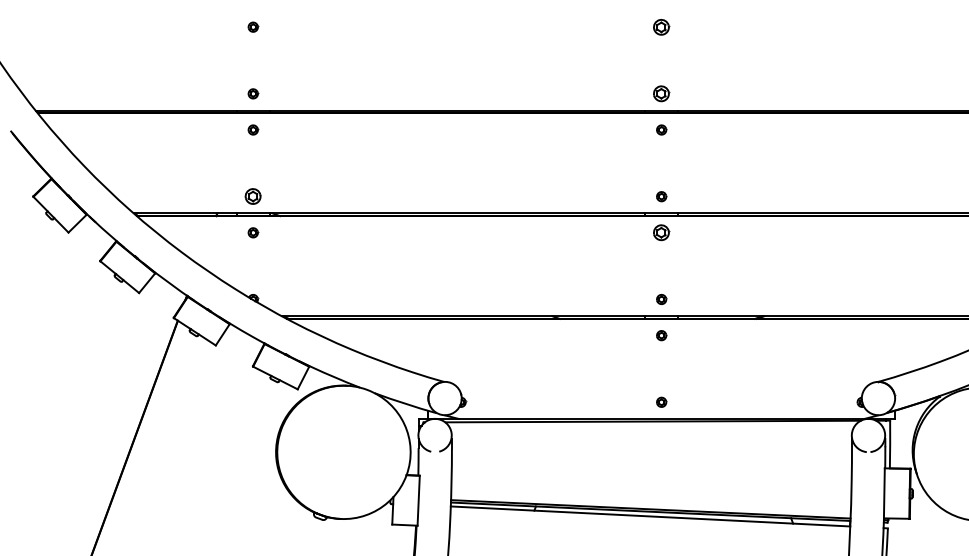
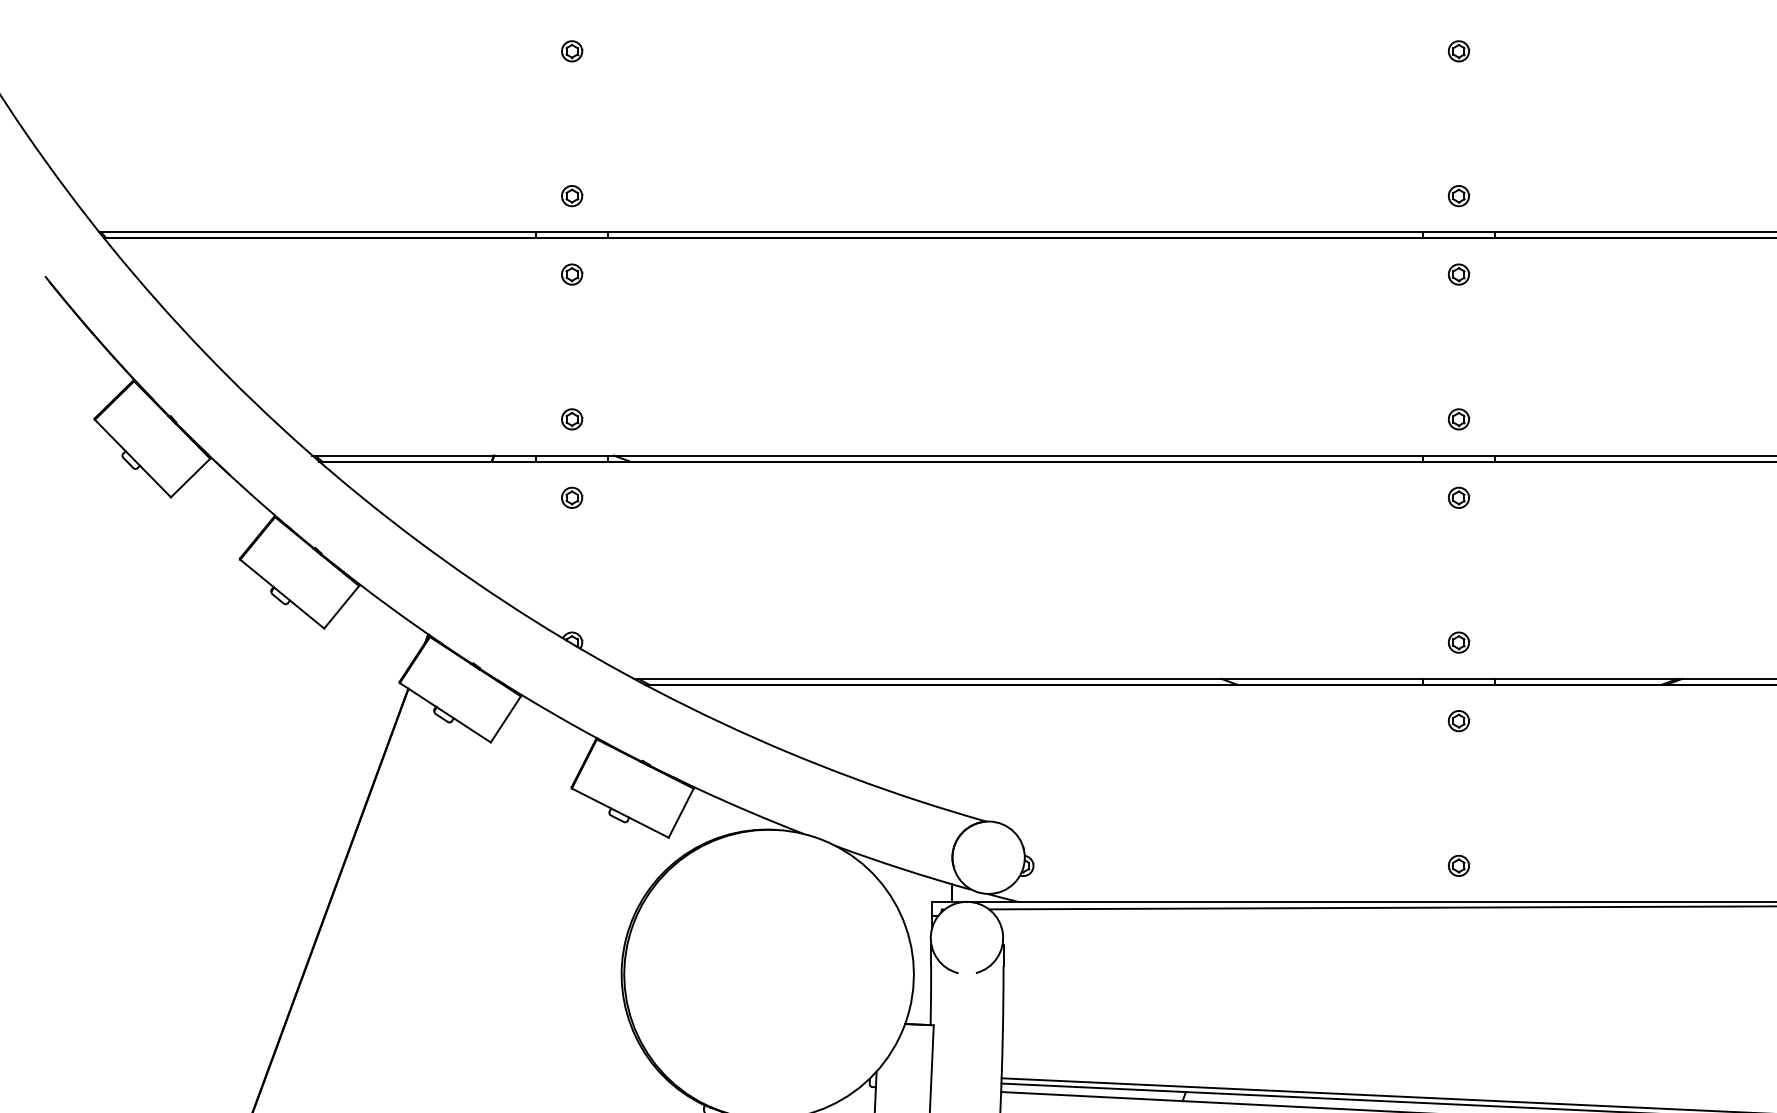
part: (661, 26) -> (1458, 49), size x0.62
part: (661, 93) -> (1458, 195), size x0.62
part: (253, 196) -> (572, 418), size x0.62
part: (661, 232) -> (1458, 497), size x0.62

